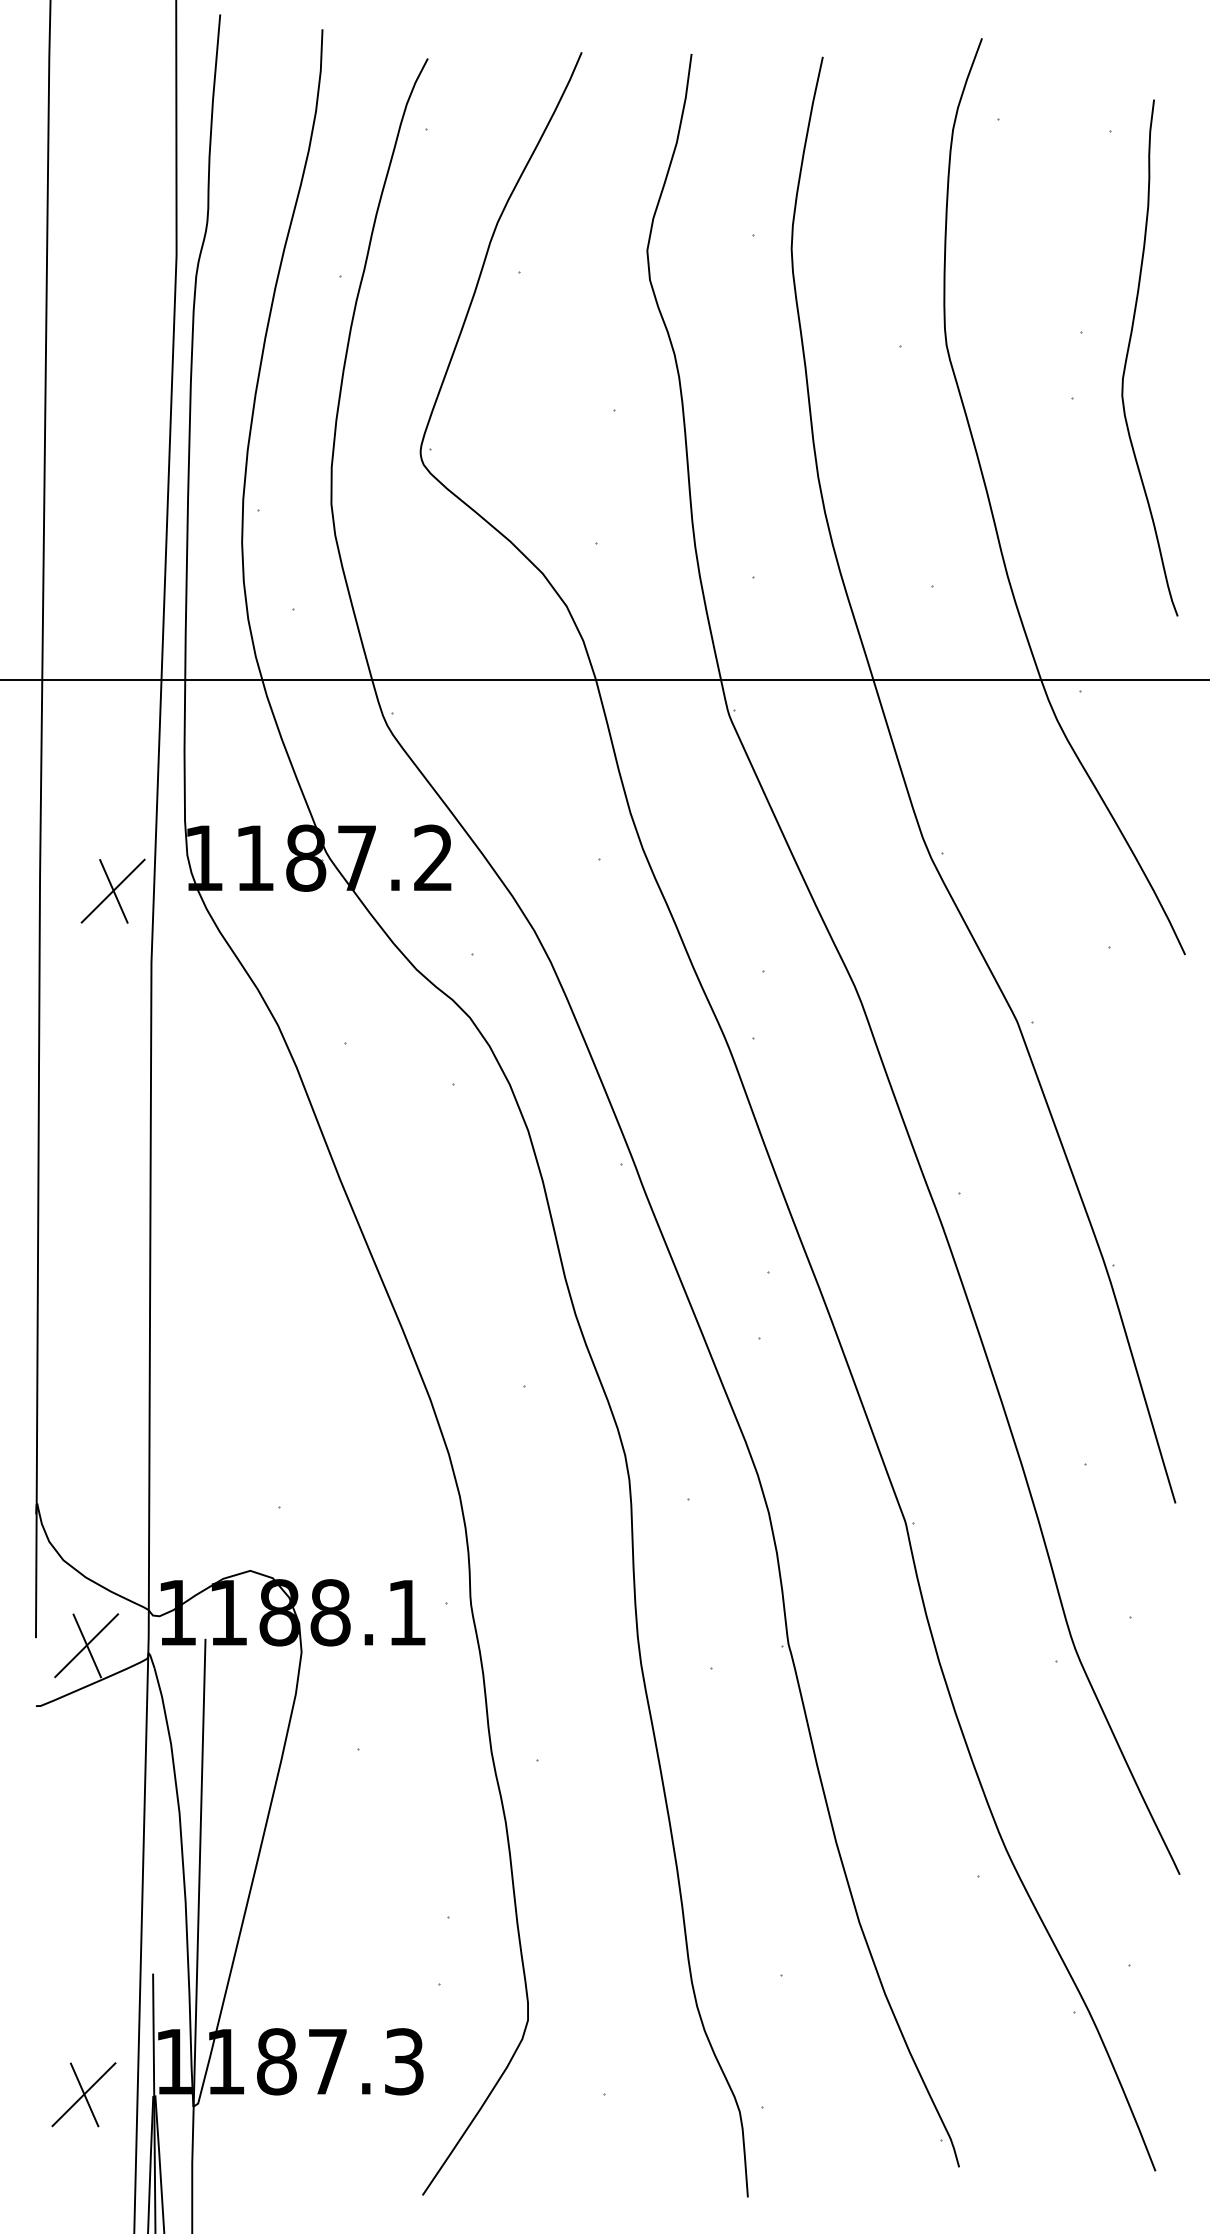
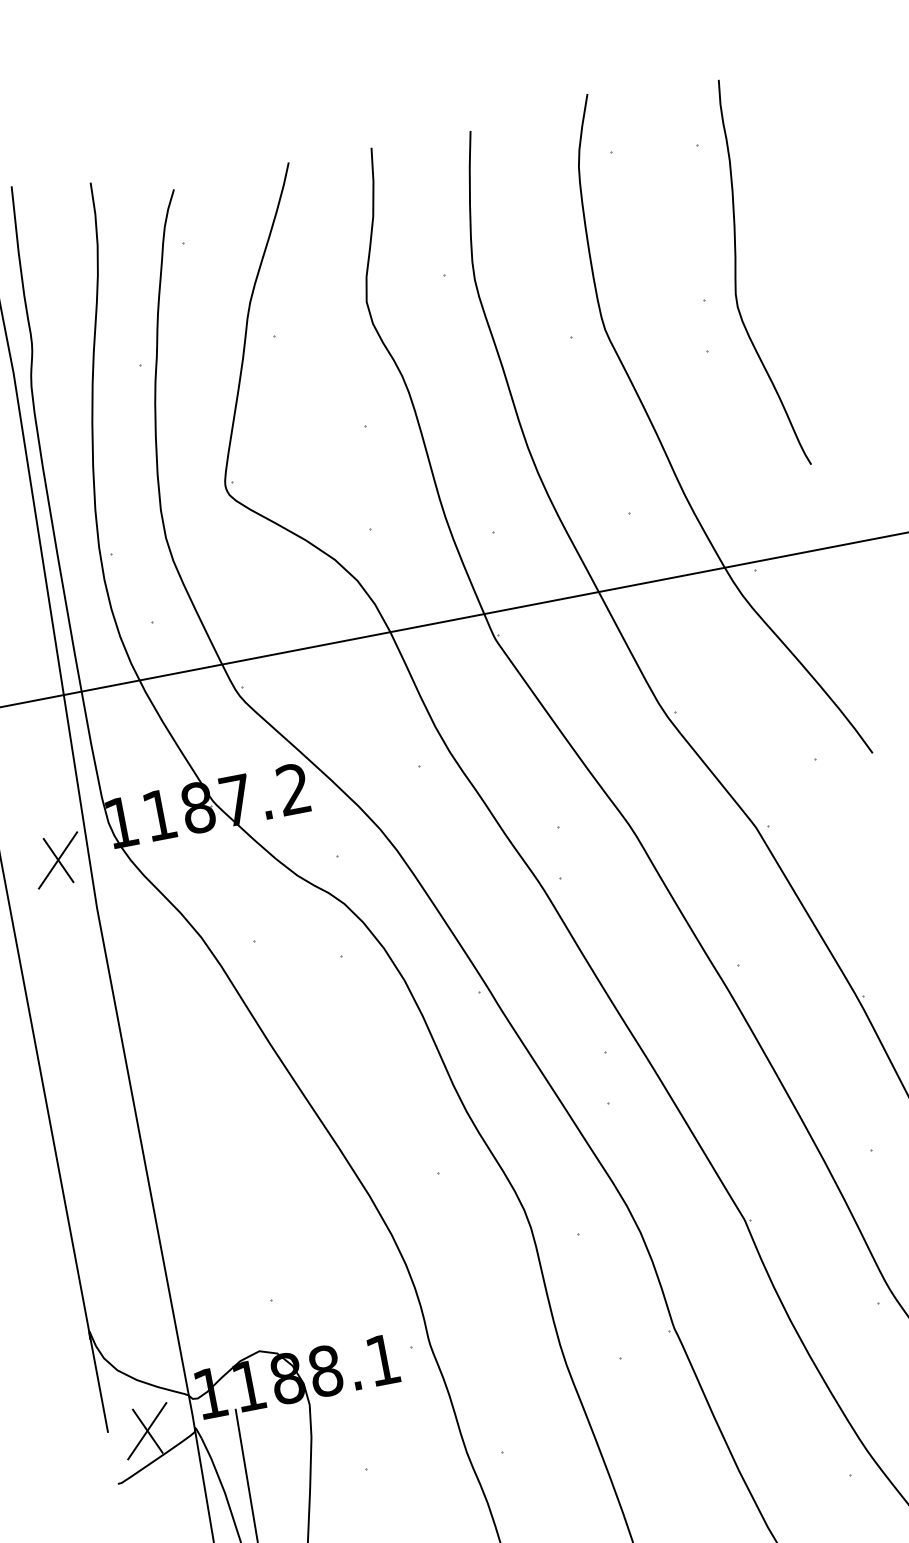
curve: (1128, 354) -> (736, 275), moved

